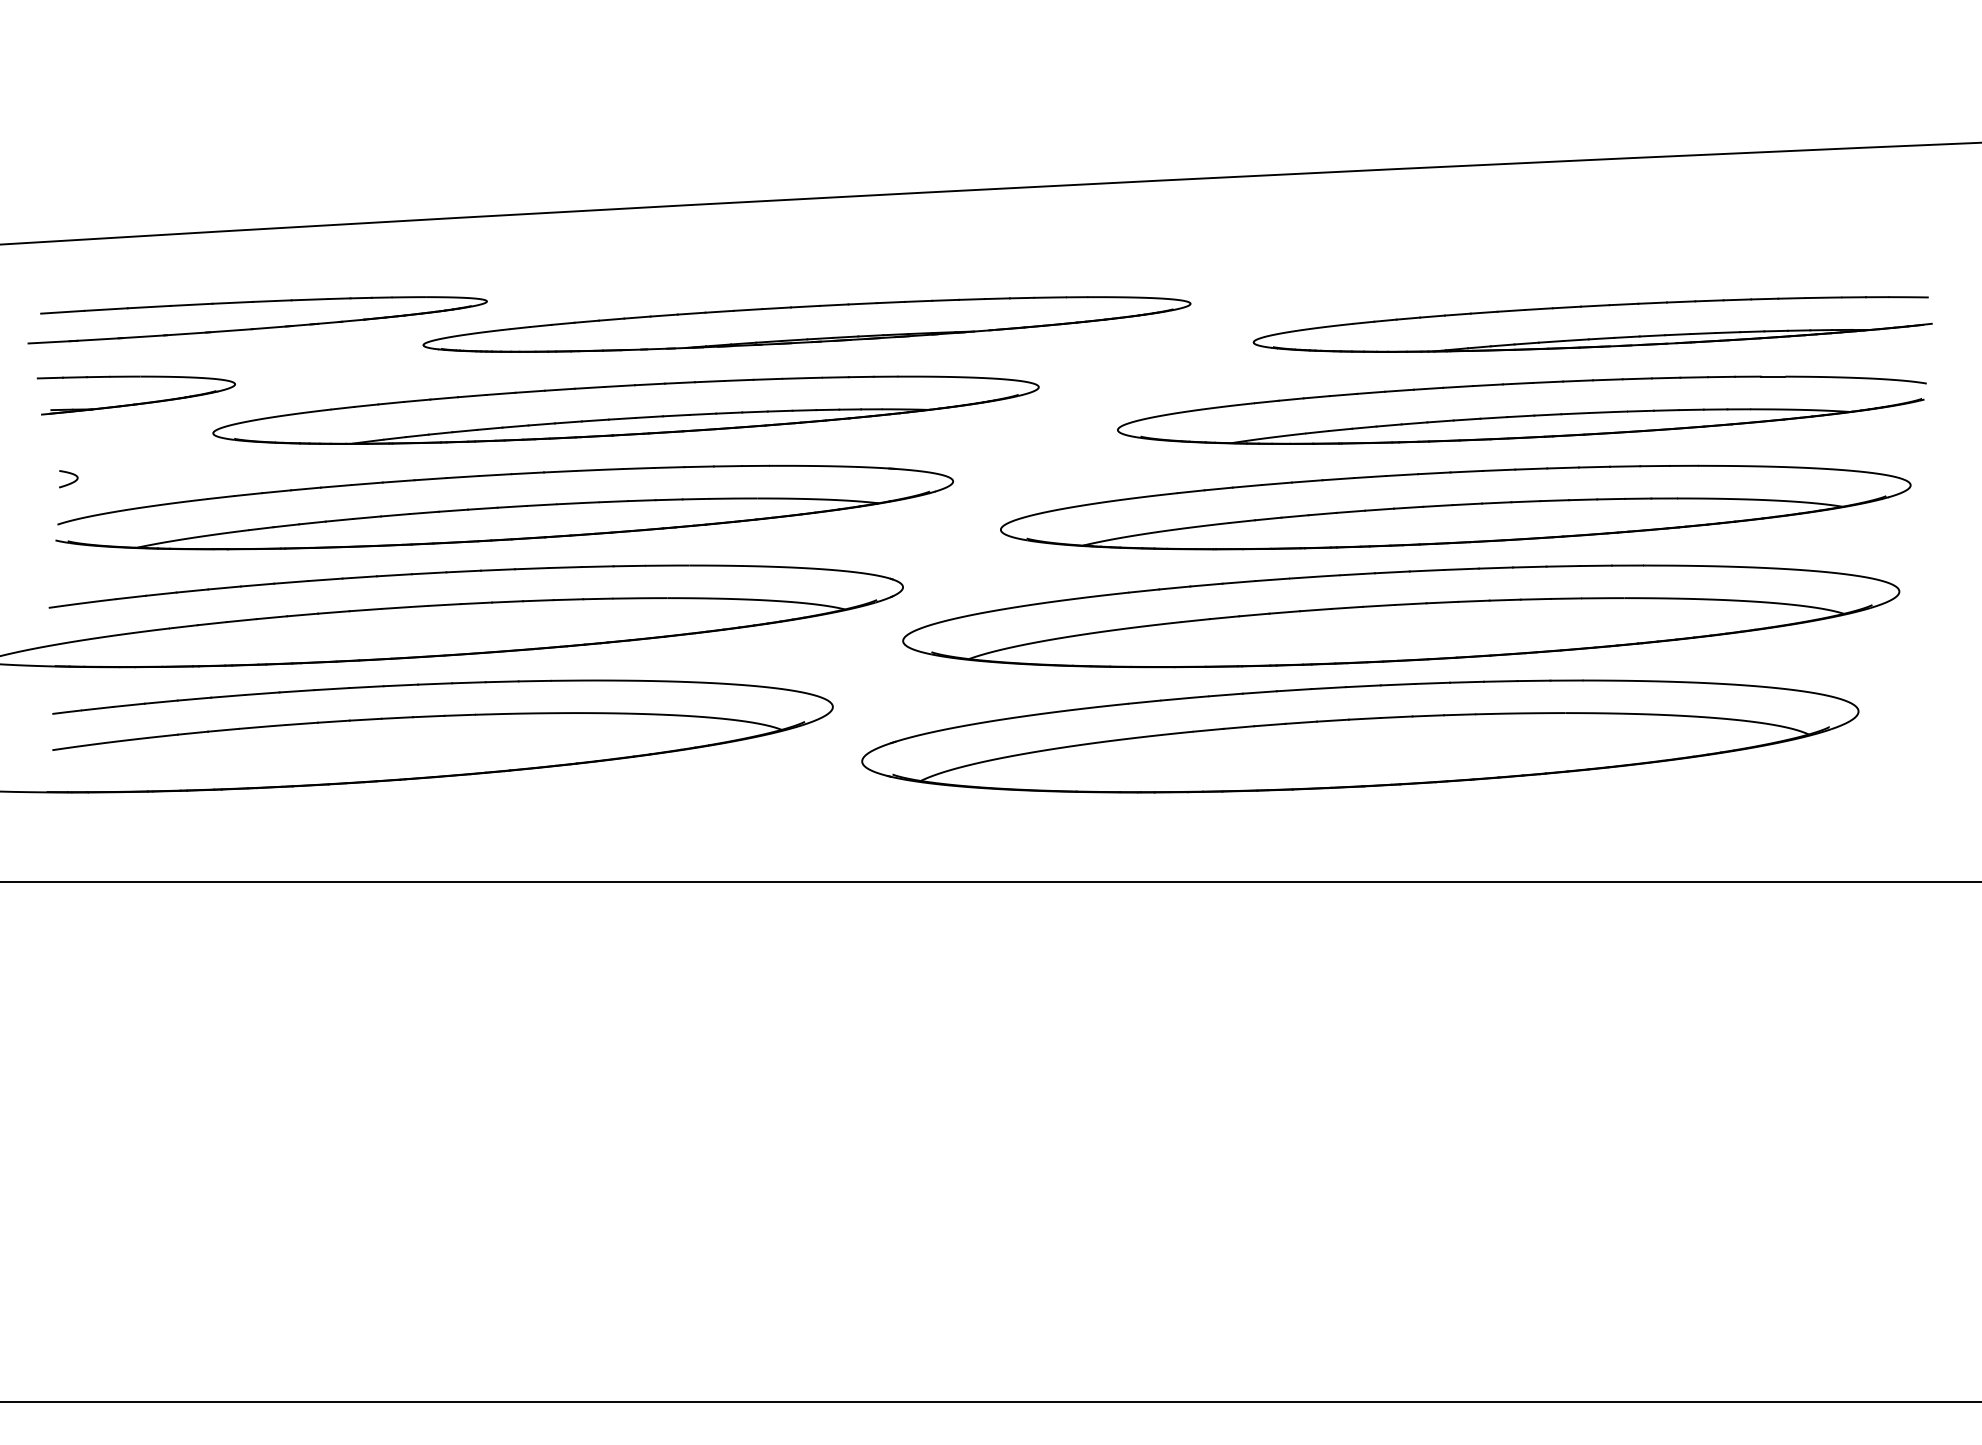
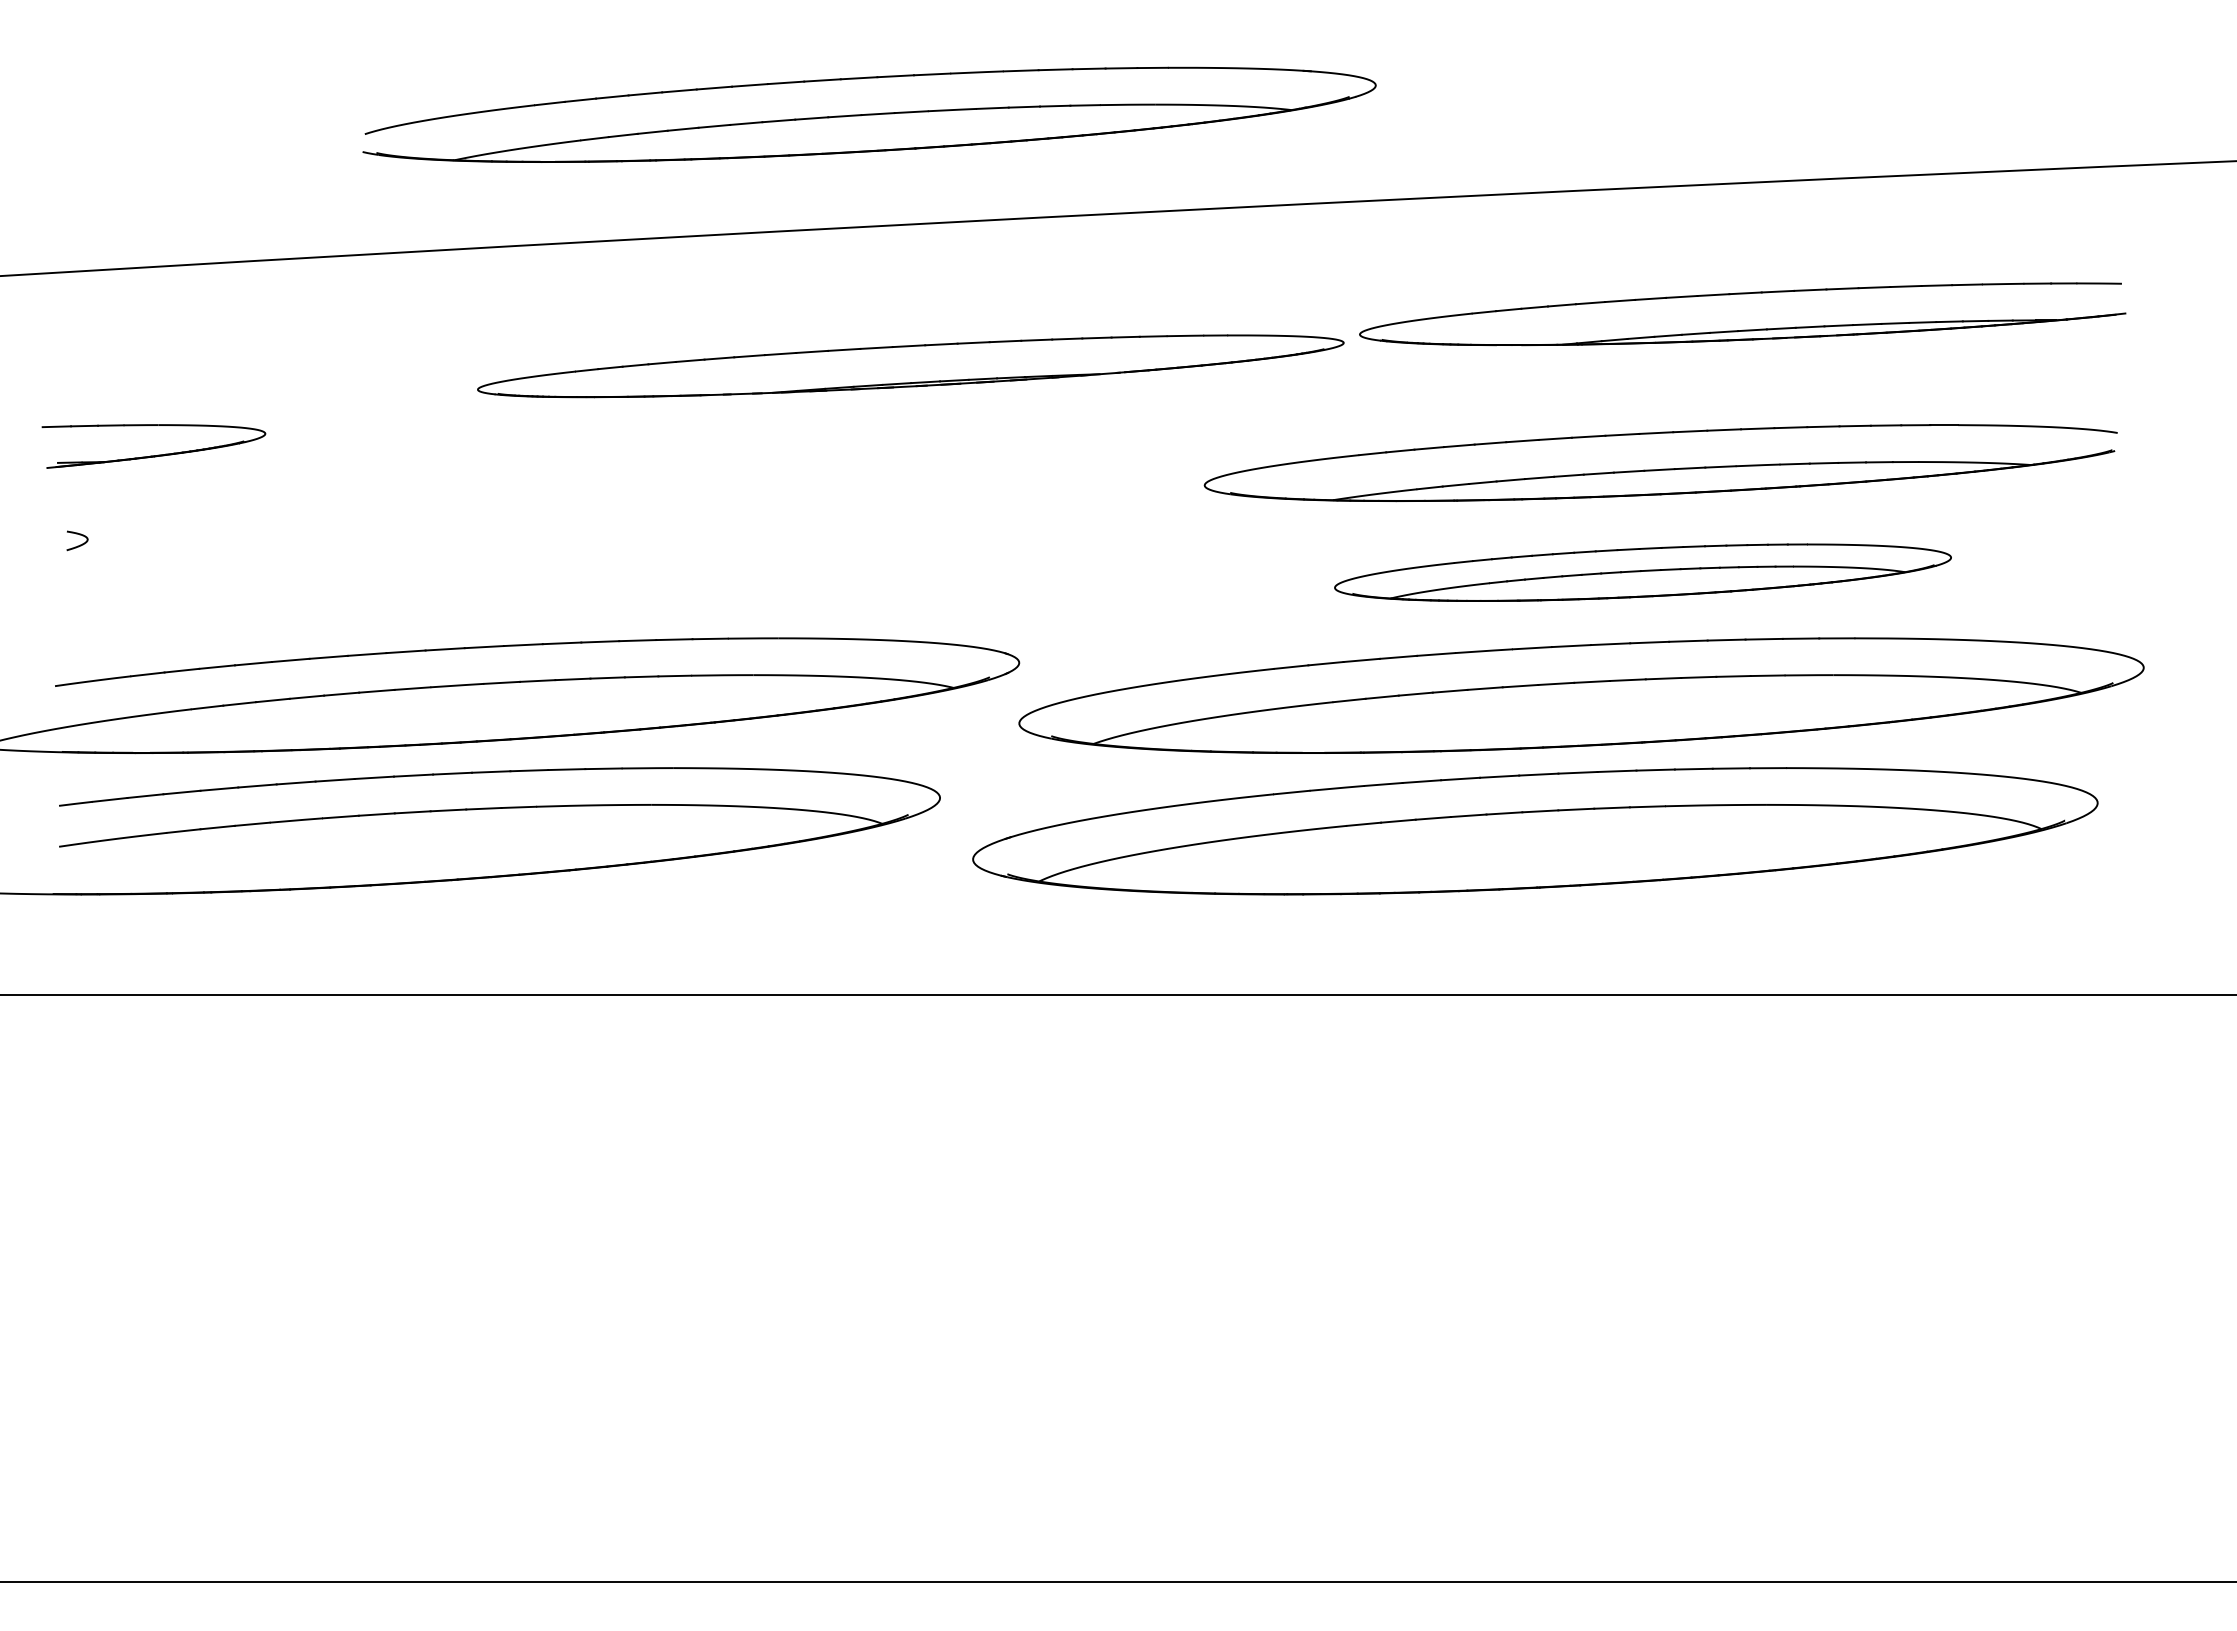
part: (260, 327) -> (294, 369), removed
part: (1593, 337) -> (1743, 329), moved
part: (625, 410) -> (706, 463), removed
part: (1521, 410) -> (1660, 463), moved
part: (504, 507) -> (869, 114), moved
part: (1455, 507) -> (1642, 572), size x0.6

